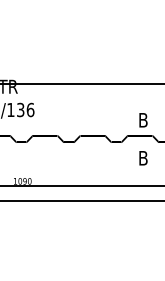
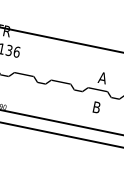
text: (143, 120) -> (102, 78), B -> A

